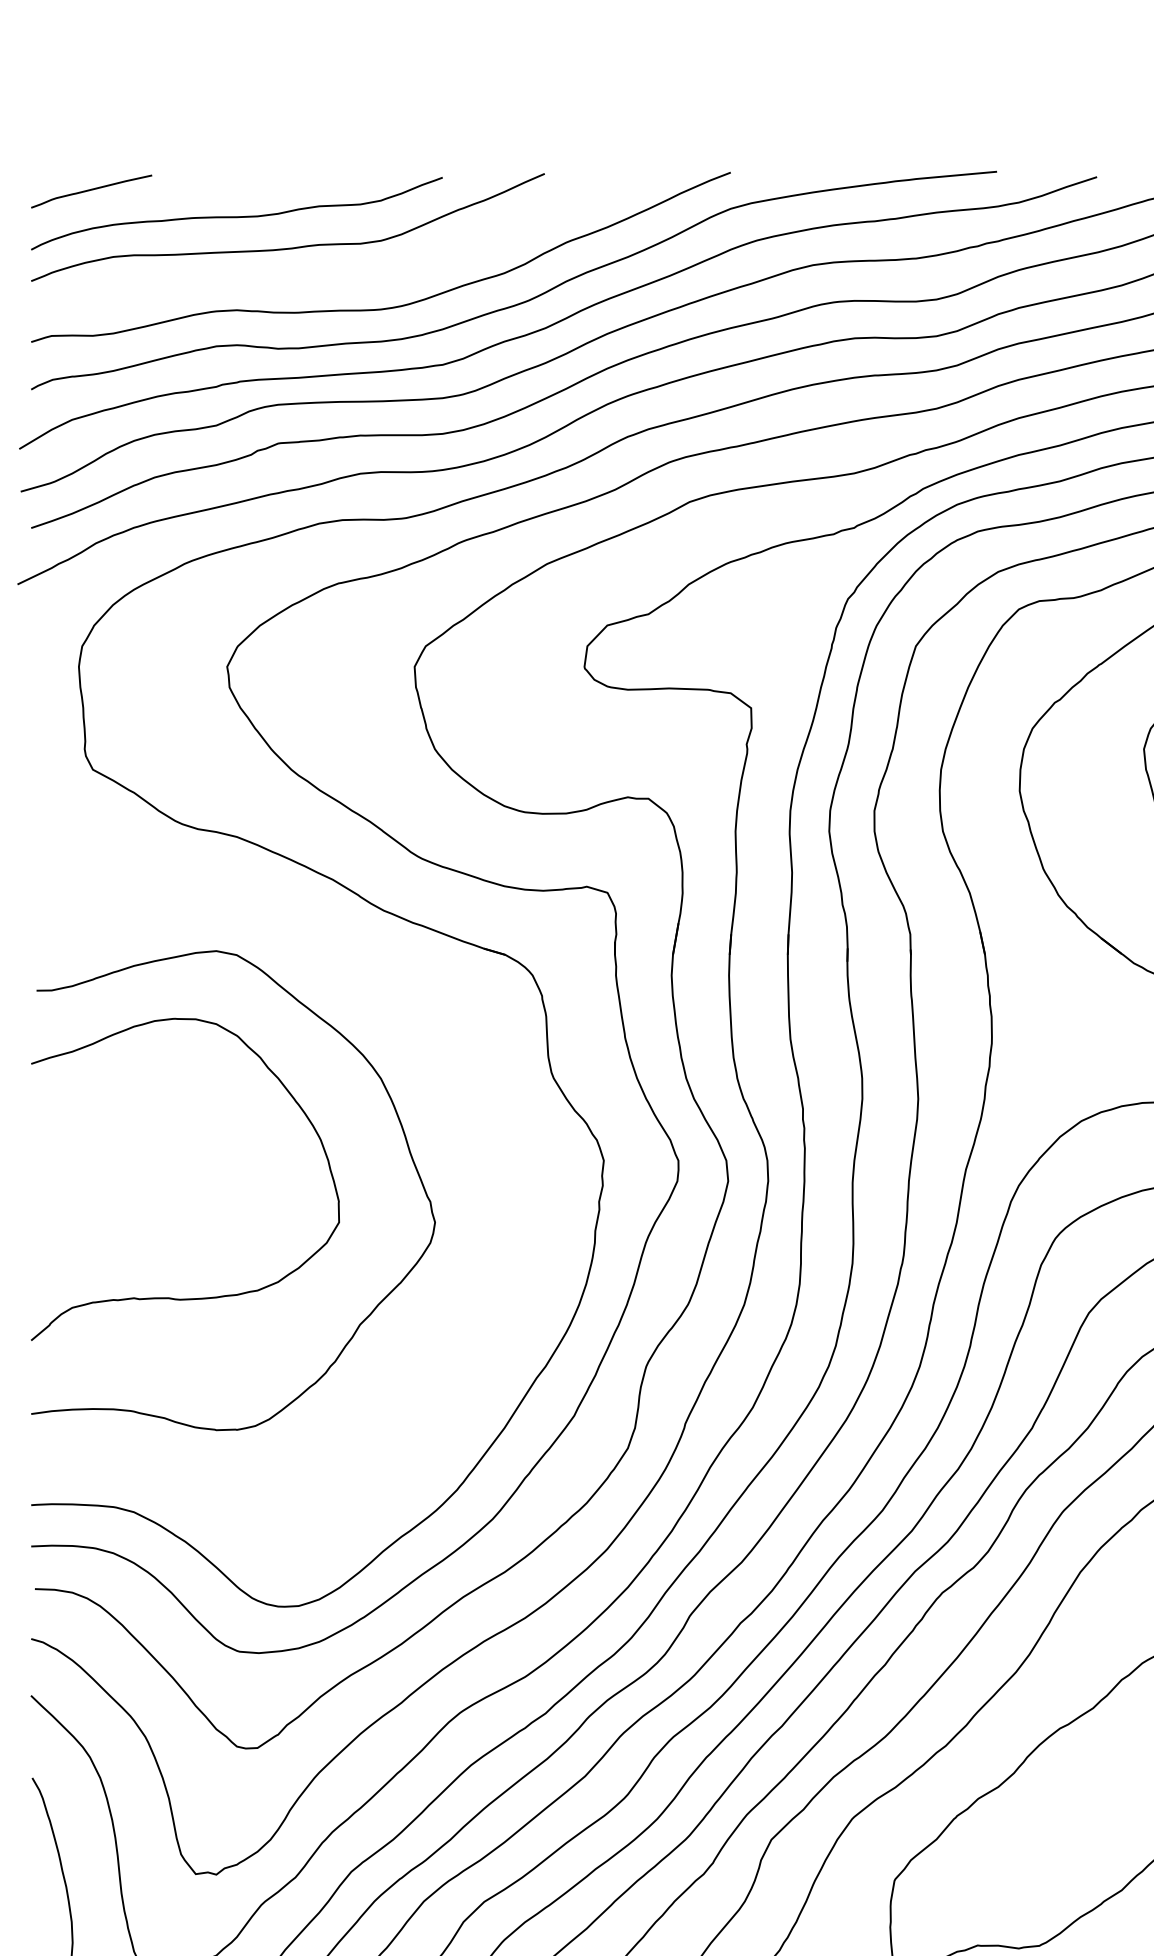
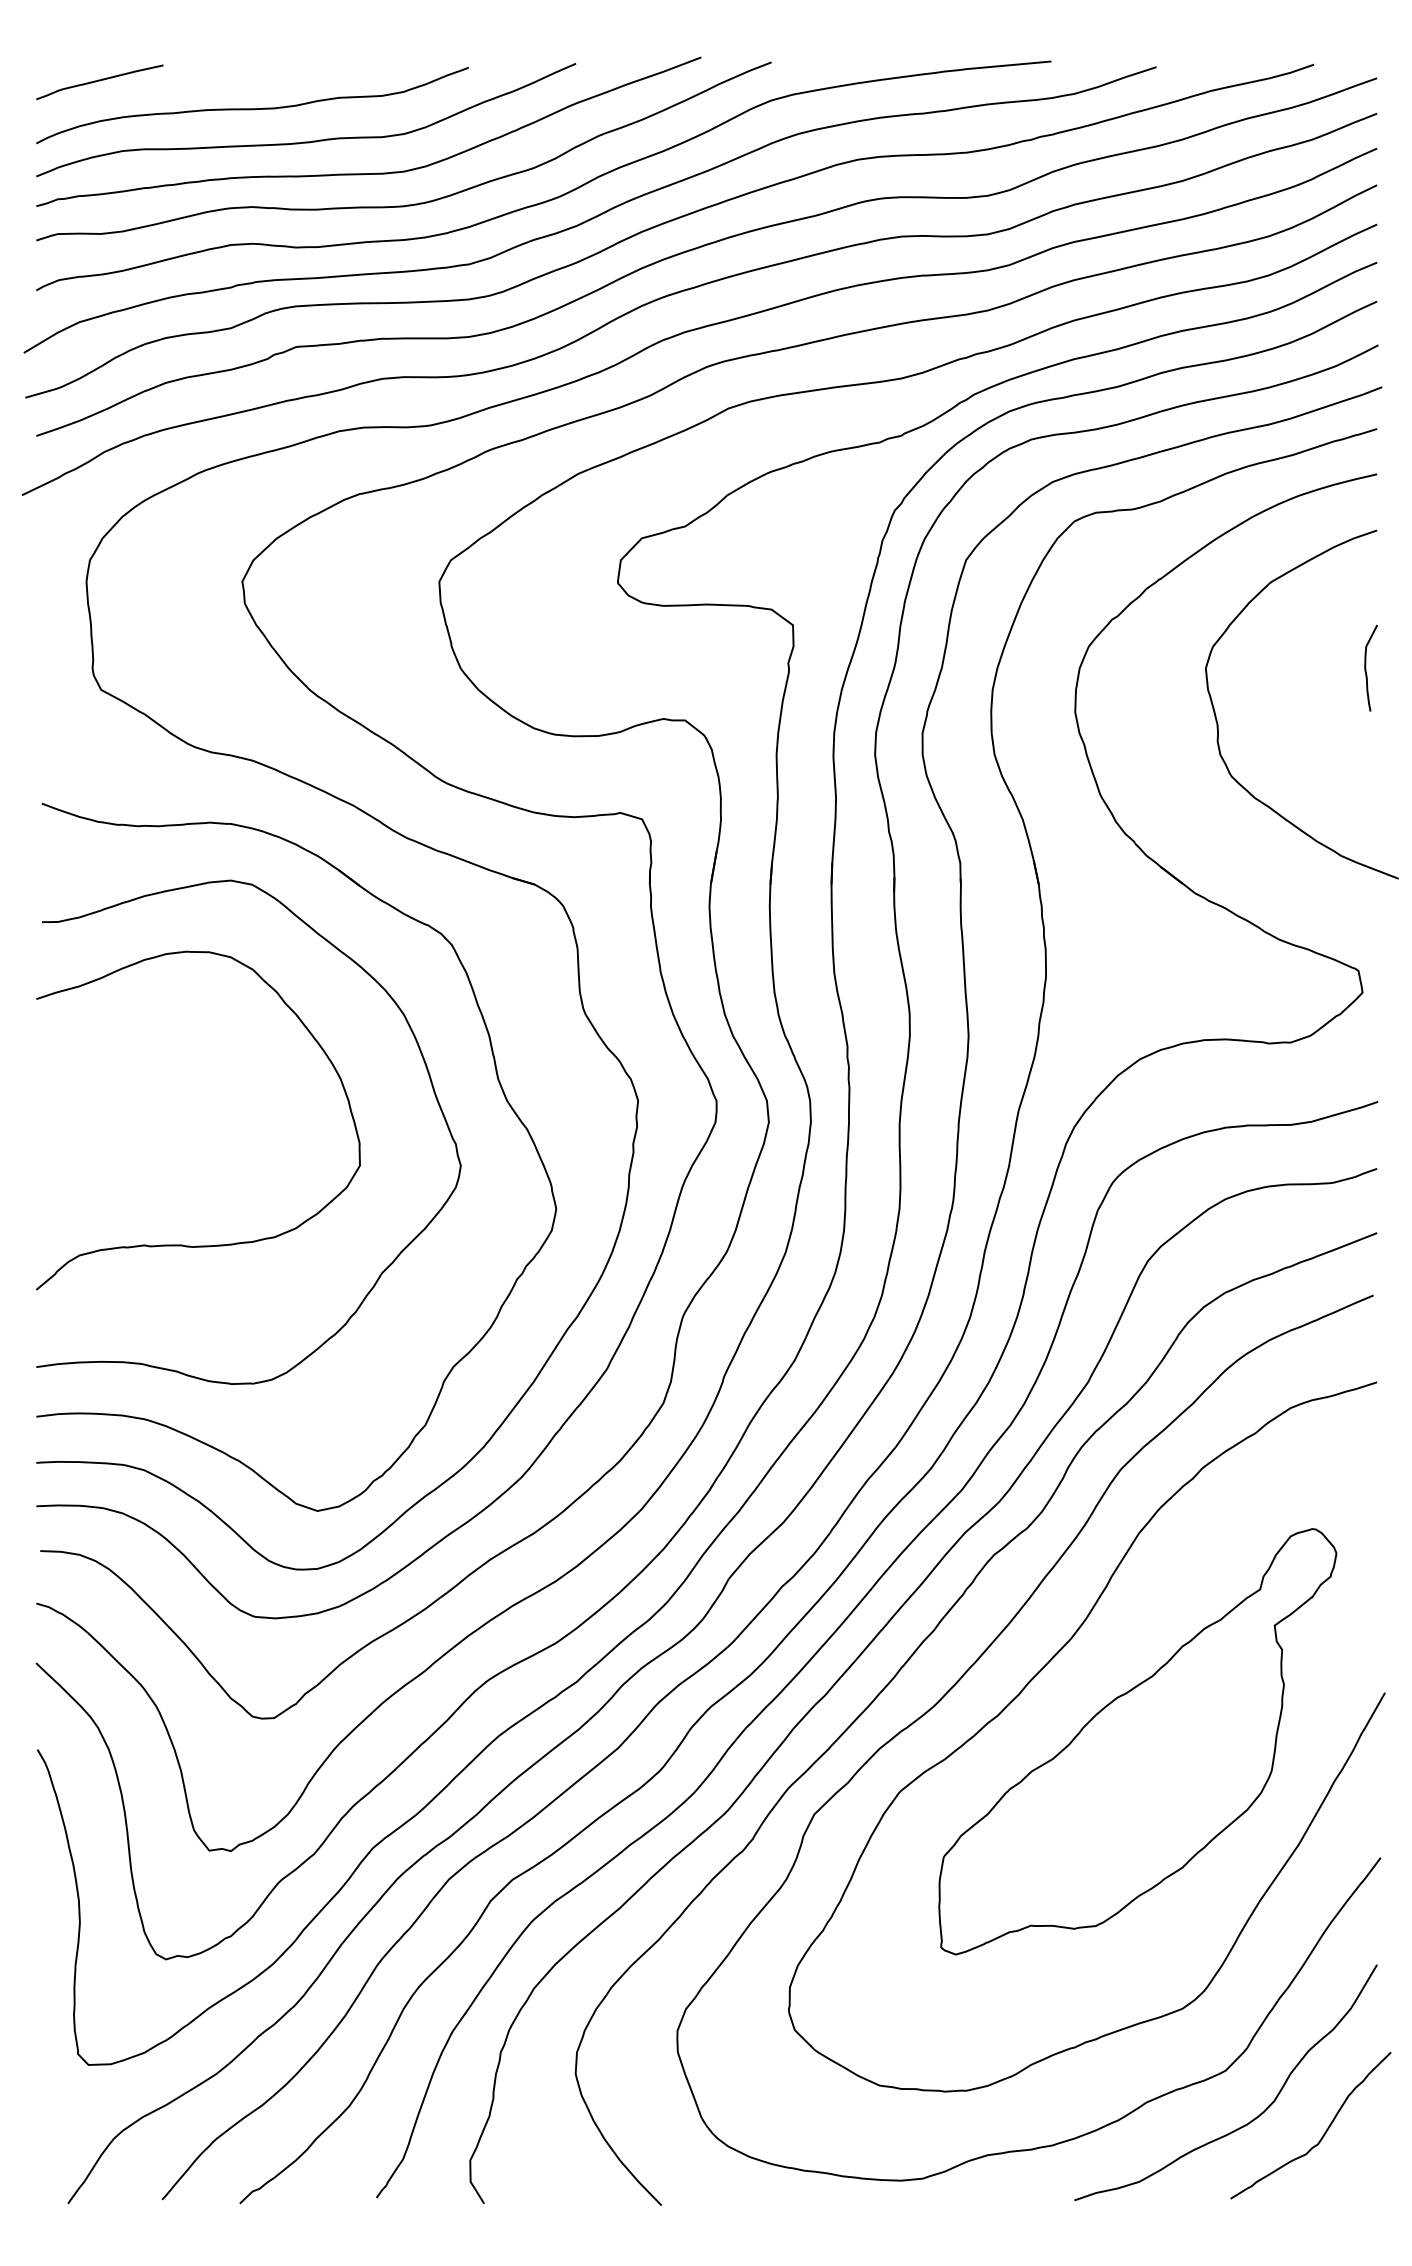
curve: (355, 277) -> (377, 172), added
part: (469, 1141) -> (497, 1080), added

